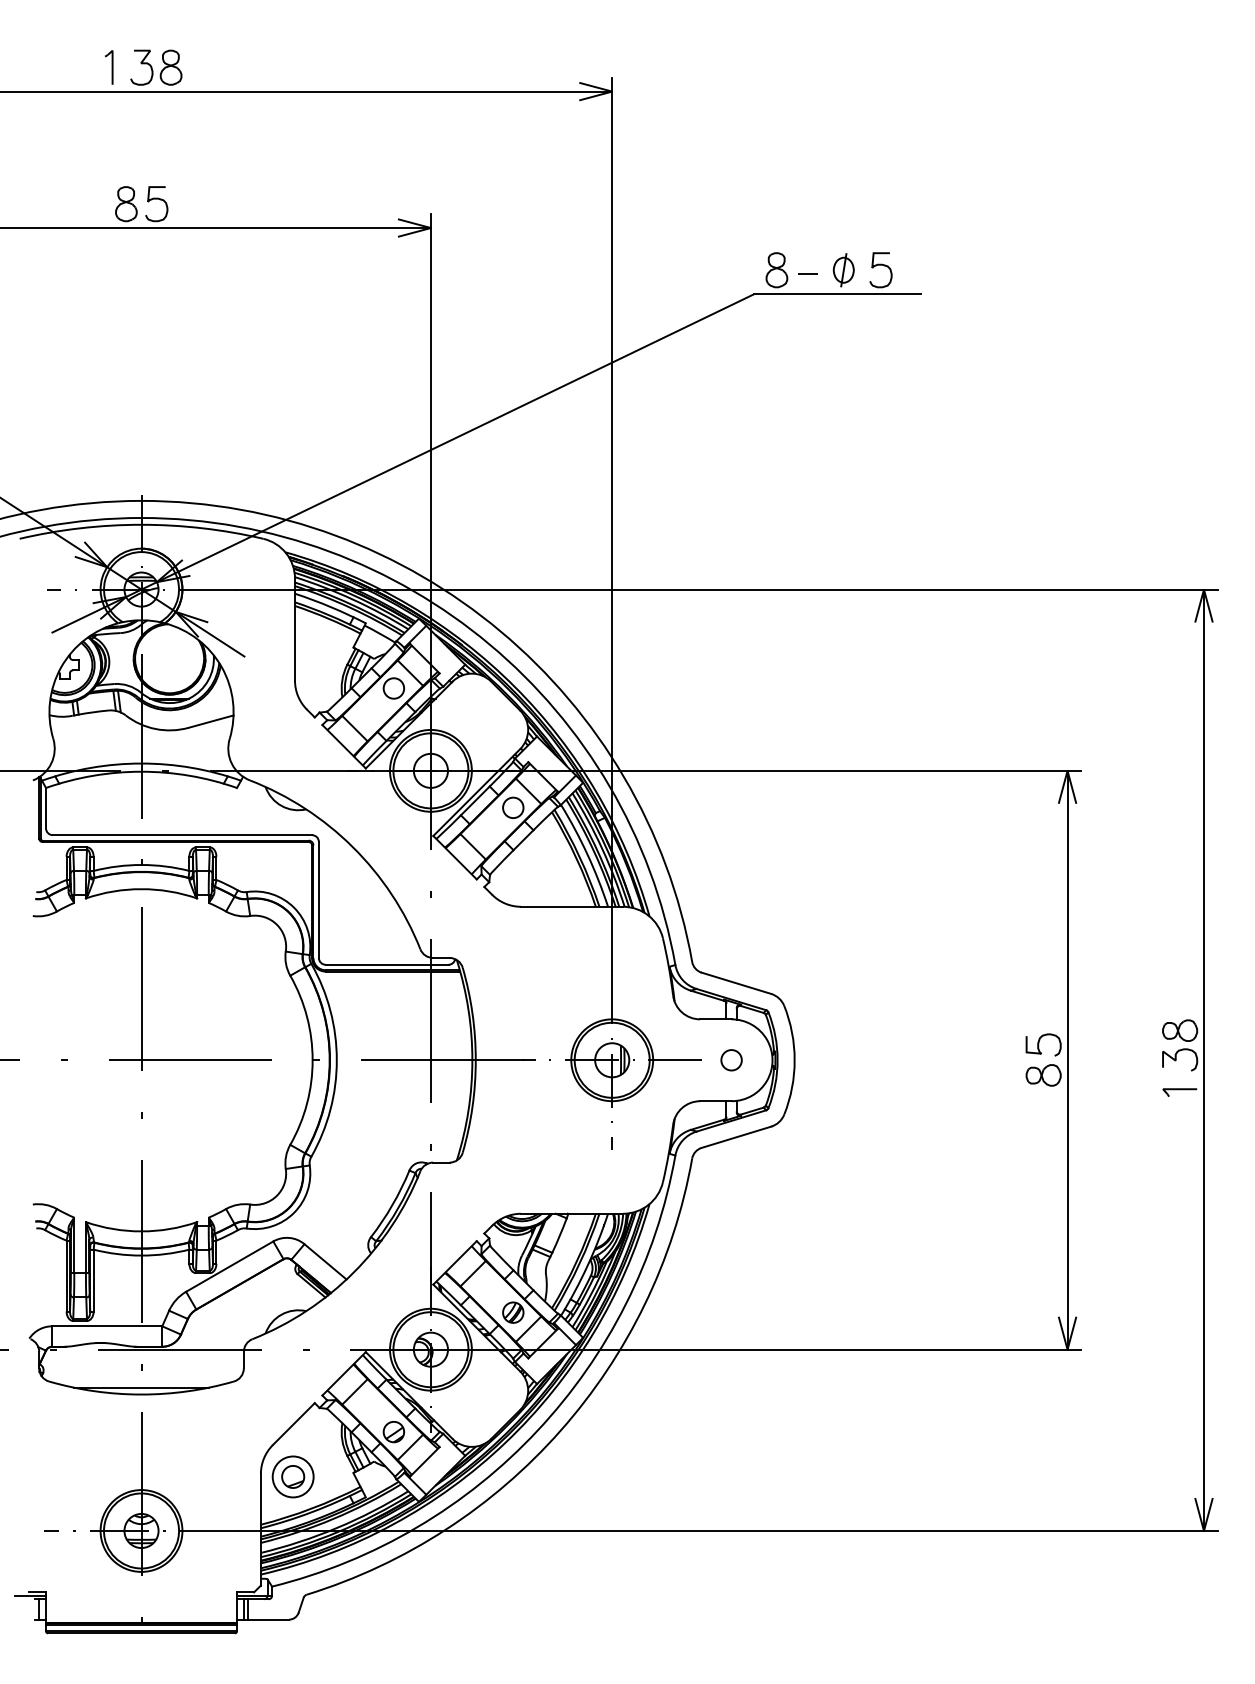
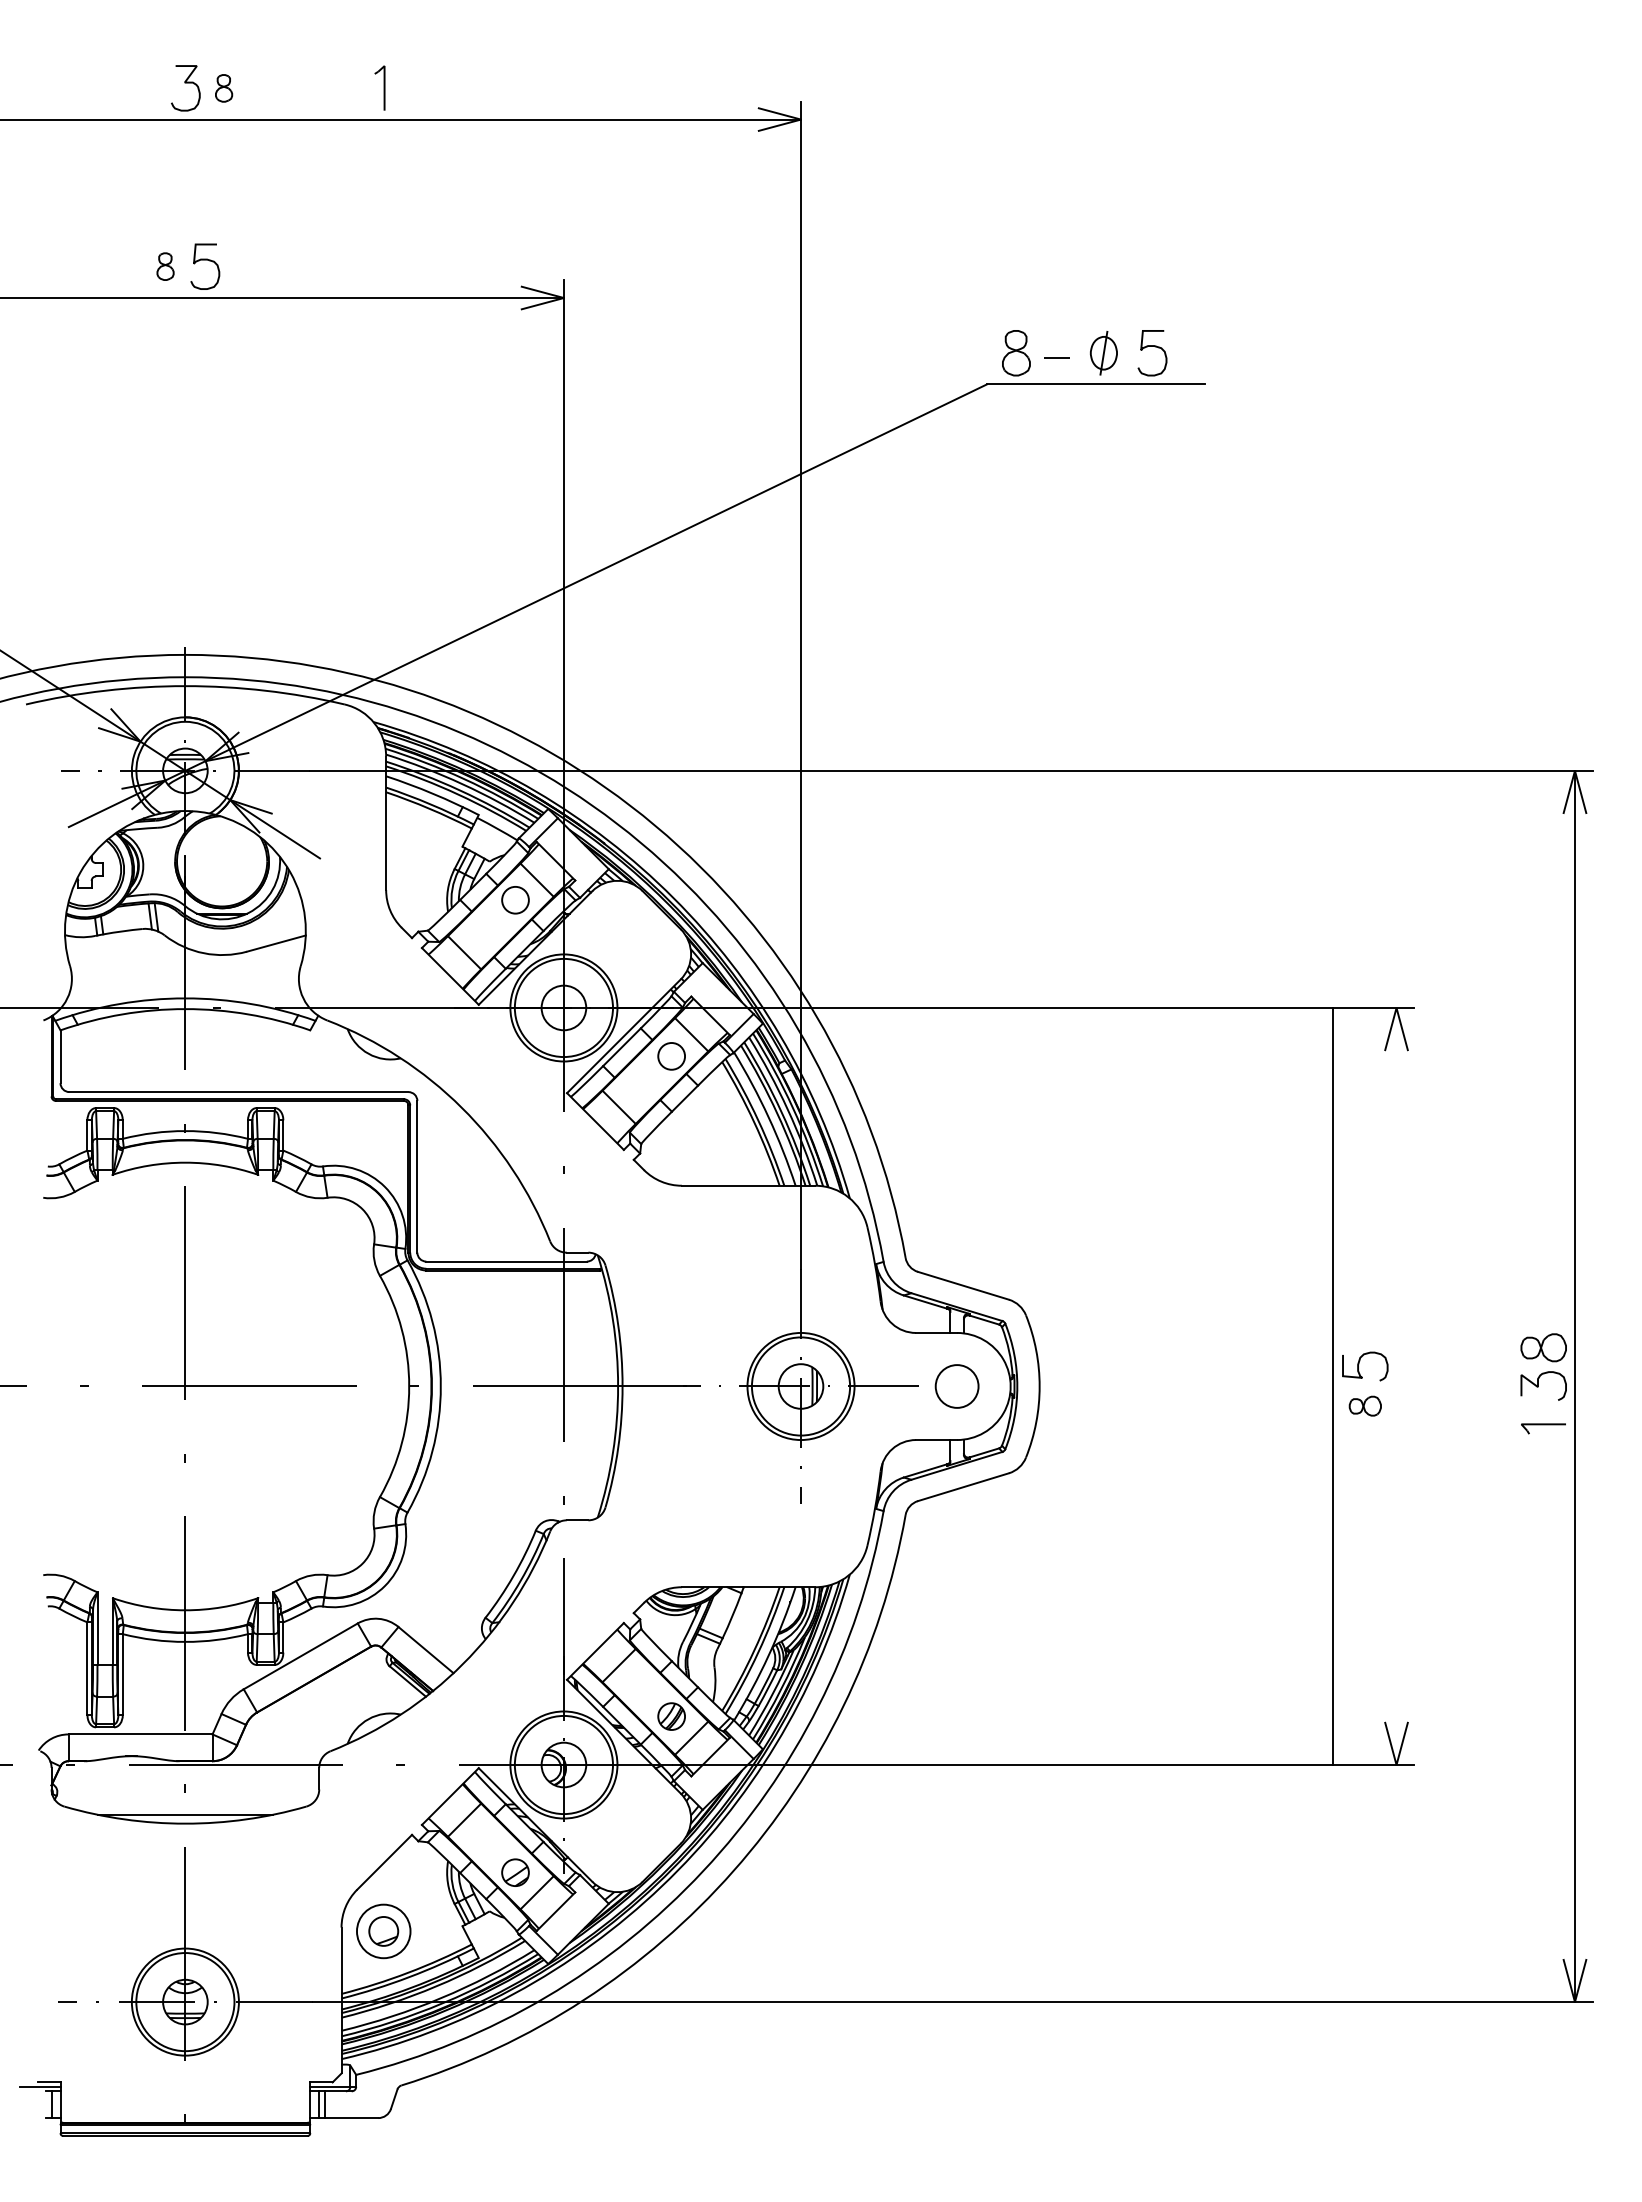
part: (108, 67) -> (379, 87), moved
part: (170, 67) -> (223, 88), size x0.6
part: (126, 203) -> (165, 266), size x0.6
circle: (731, 1060) -> (956, 1386), size x1.6
line: (1067, 1060) -> (1332, 1386), moved
part: (1043, 1074) -> (1365, 1405), size x0.7

